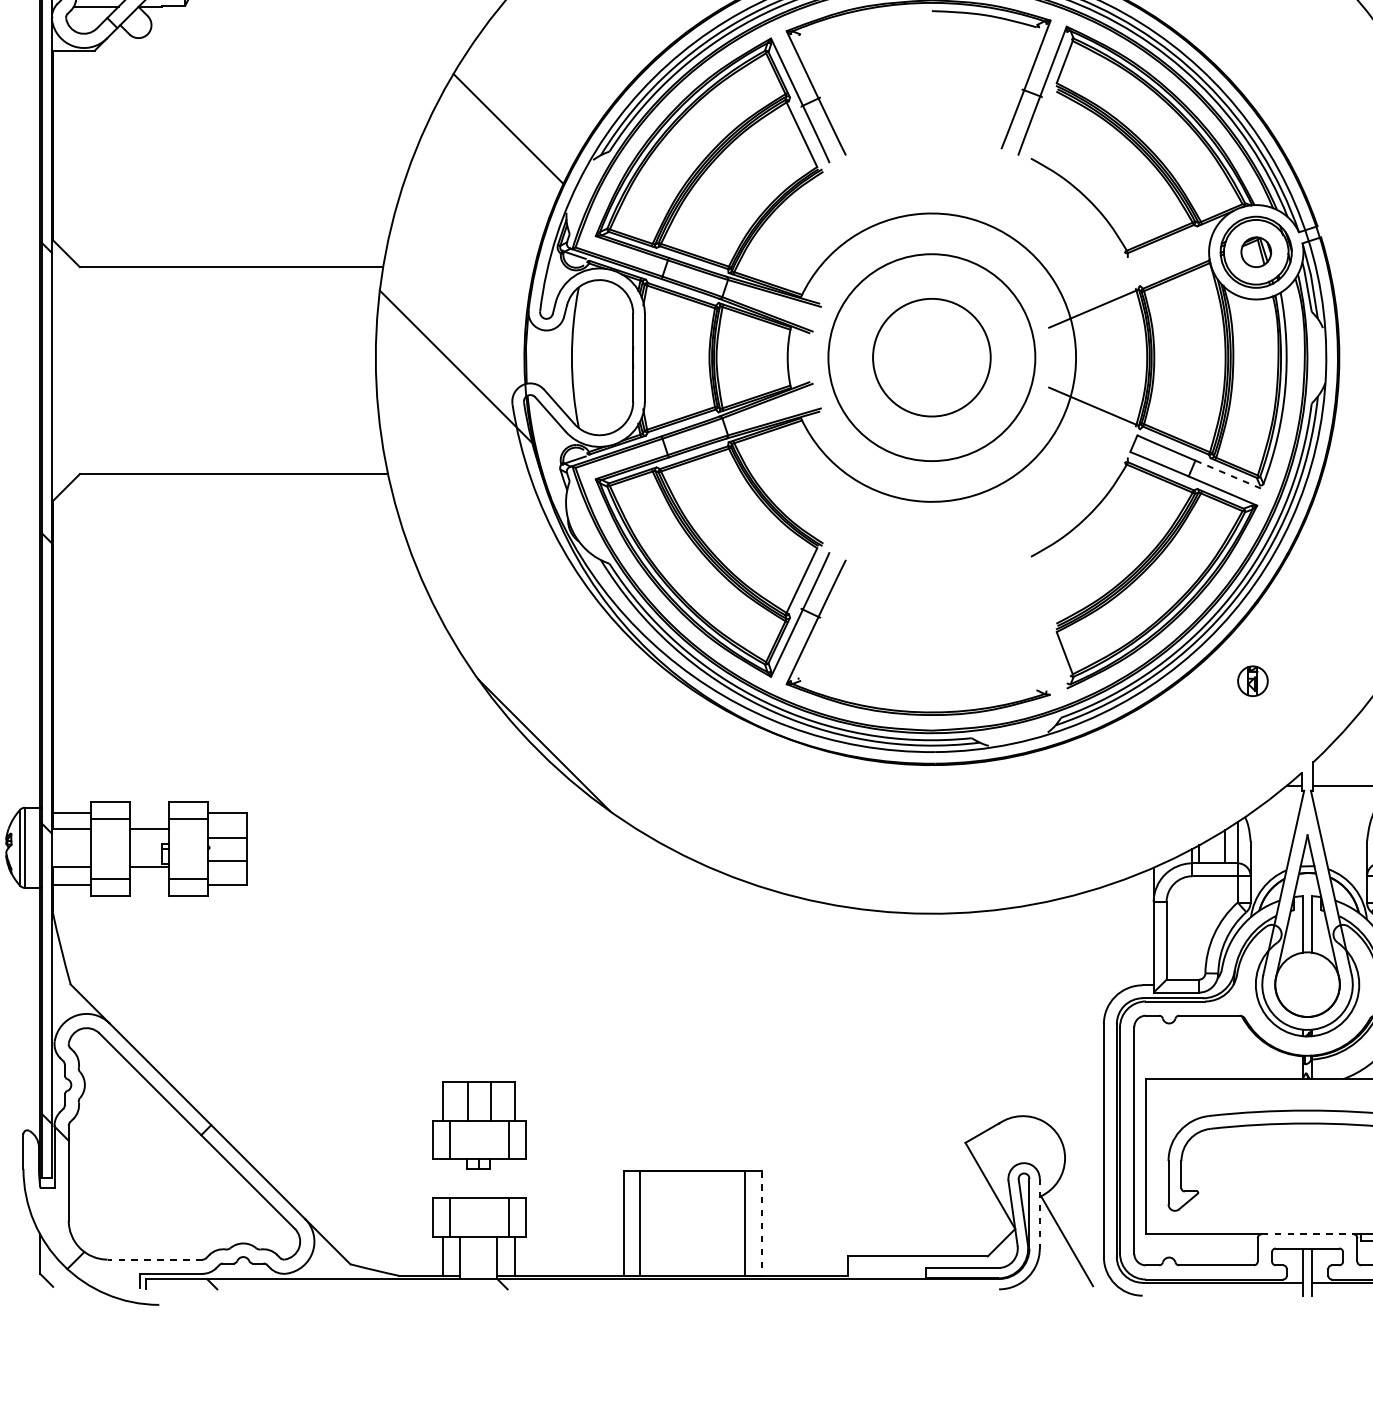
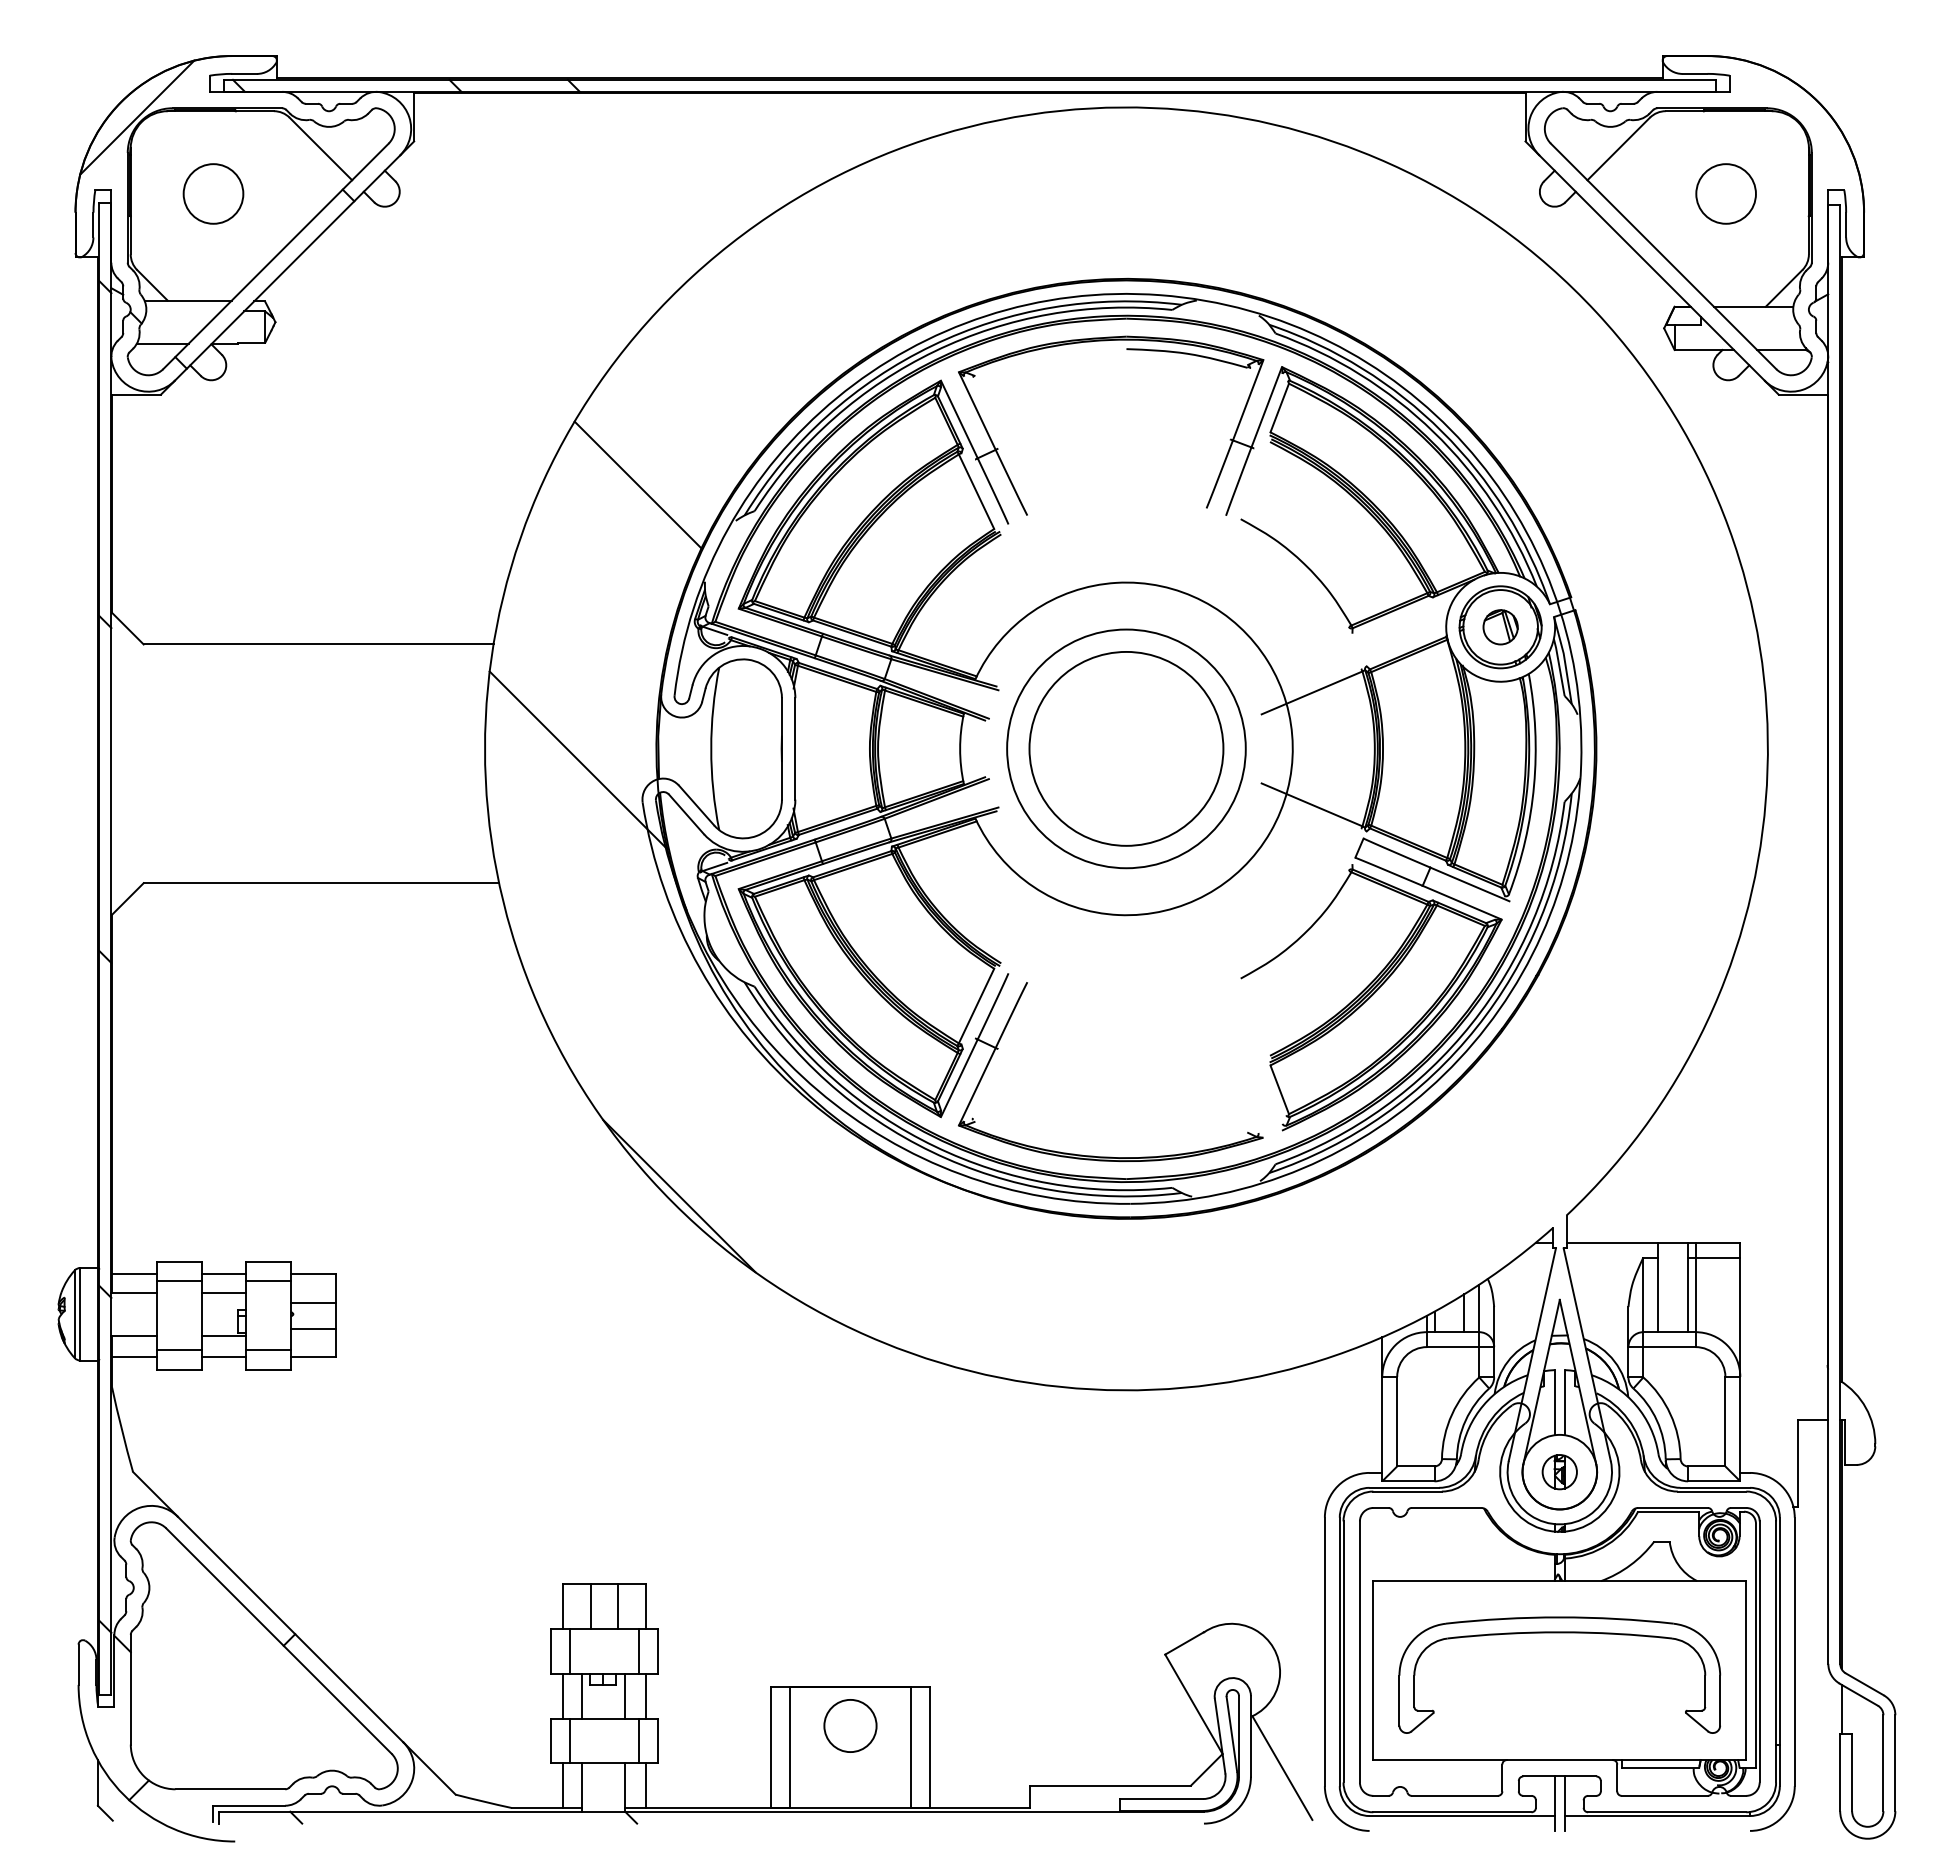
circle: (931, 357) -> (1126, 748), size x1.43
line: (1229, 475) -> (1469, 884), dashed -> solid
part: (1252, 681) -> (1559, 1472), moved
line: (149, 813) -> (223, 1274), added
line: (149, 885) -> (223, 1357), added
line: (442, 1178) -> (562, 1695), added
line: (459, 1178) -> (581, 1695), added
line: (497, 1178) -> (625, 1695), added
line: (514, 1178) -> (645, 1695), added
circle: (692, 1204) -> (850, 1725), added
line: (1039, 1213) -> (1250, 1736), dashed -> solid
line: (762, 1224) -> (930, 1748), dashed -> solid
line: (1307, 1234) -> (1559, 1760), dashed -> solid
line: (155, 1259) -> (230, 1789), dashed -> solid

